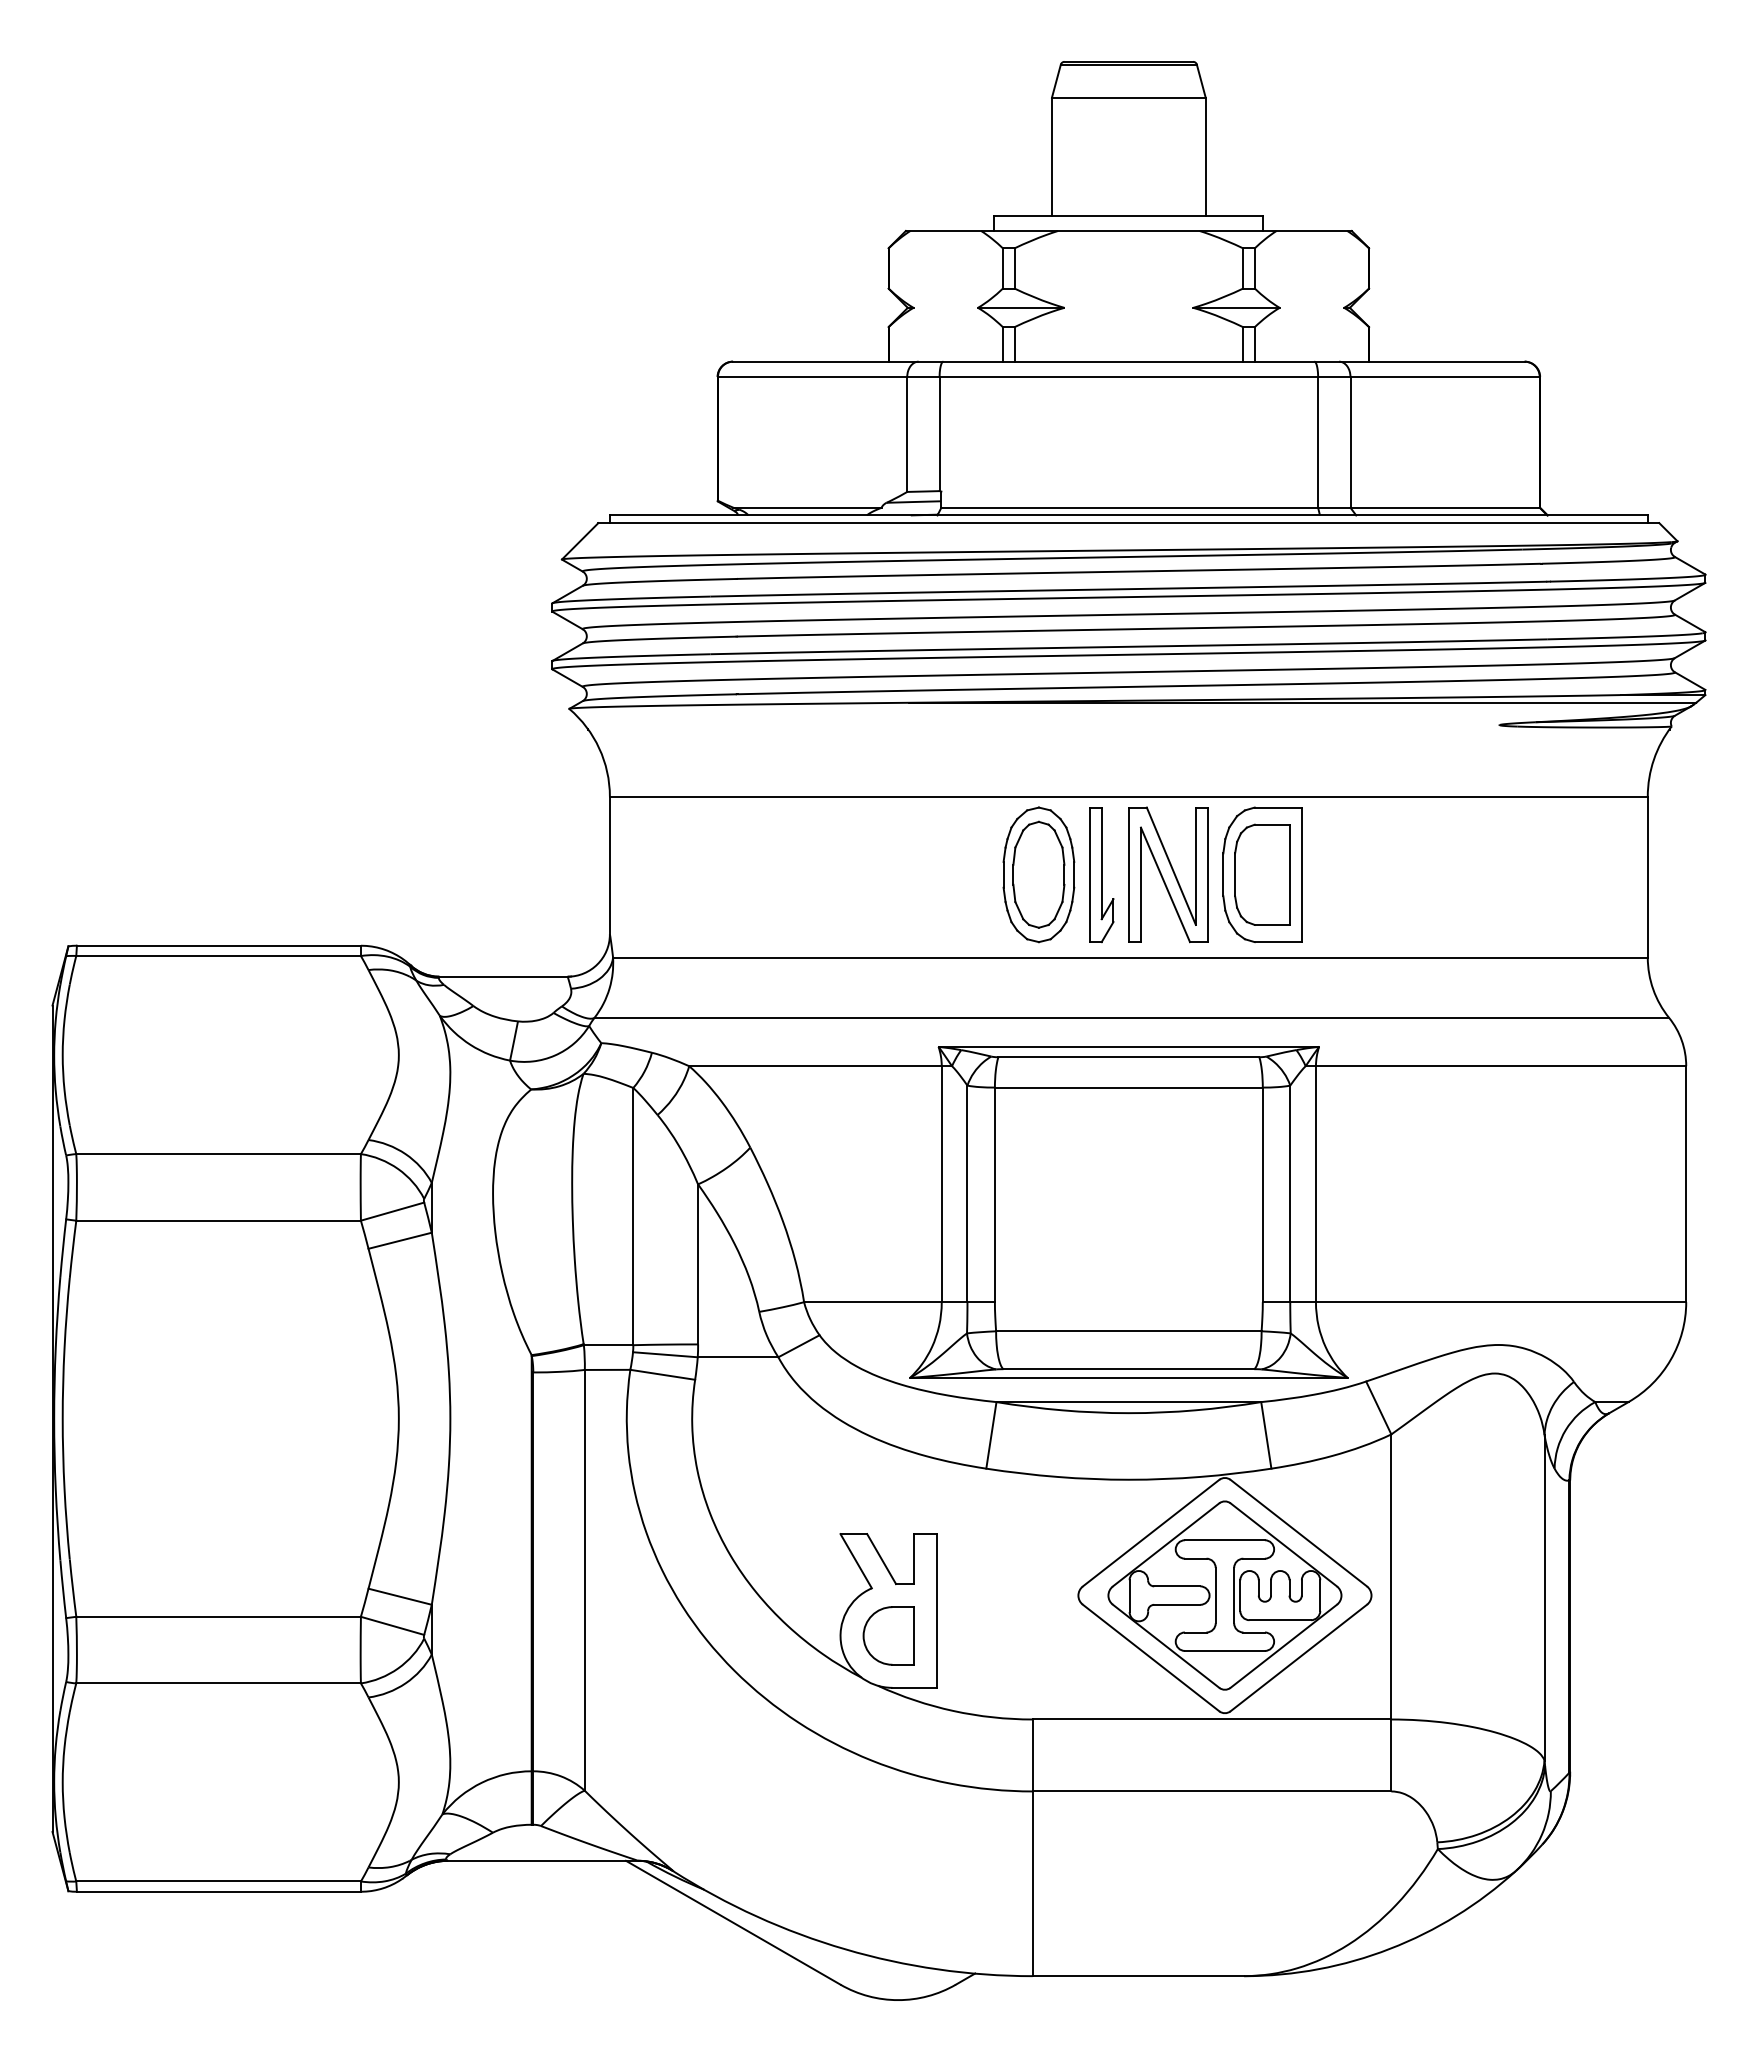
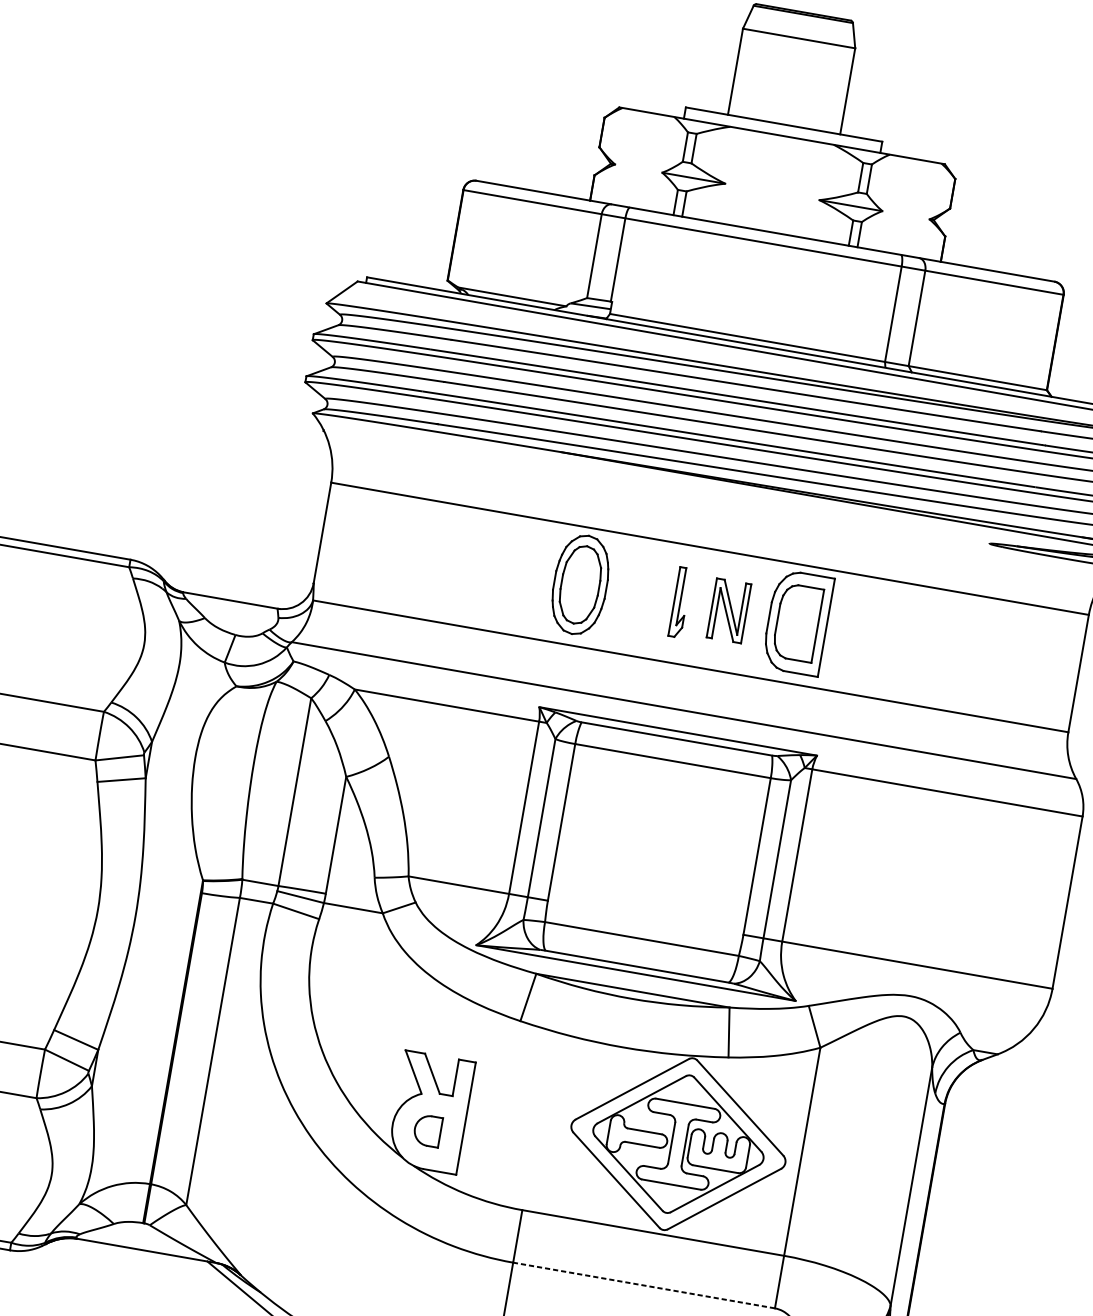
part: (1038, 874) -> (580, 584), moved
part: (1168, 874) -> (729, 610), size x0.6
part: (1101, 875) -> (680, 602), size x0.7
part: (888, 1635) -> (427, 1130), size x0.7
line: (1211, 1791) -> (643, 1285), solid -> dashed

